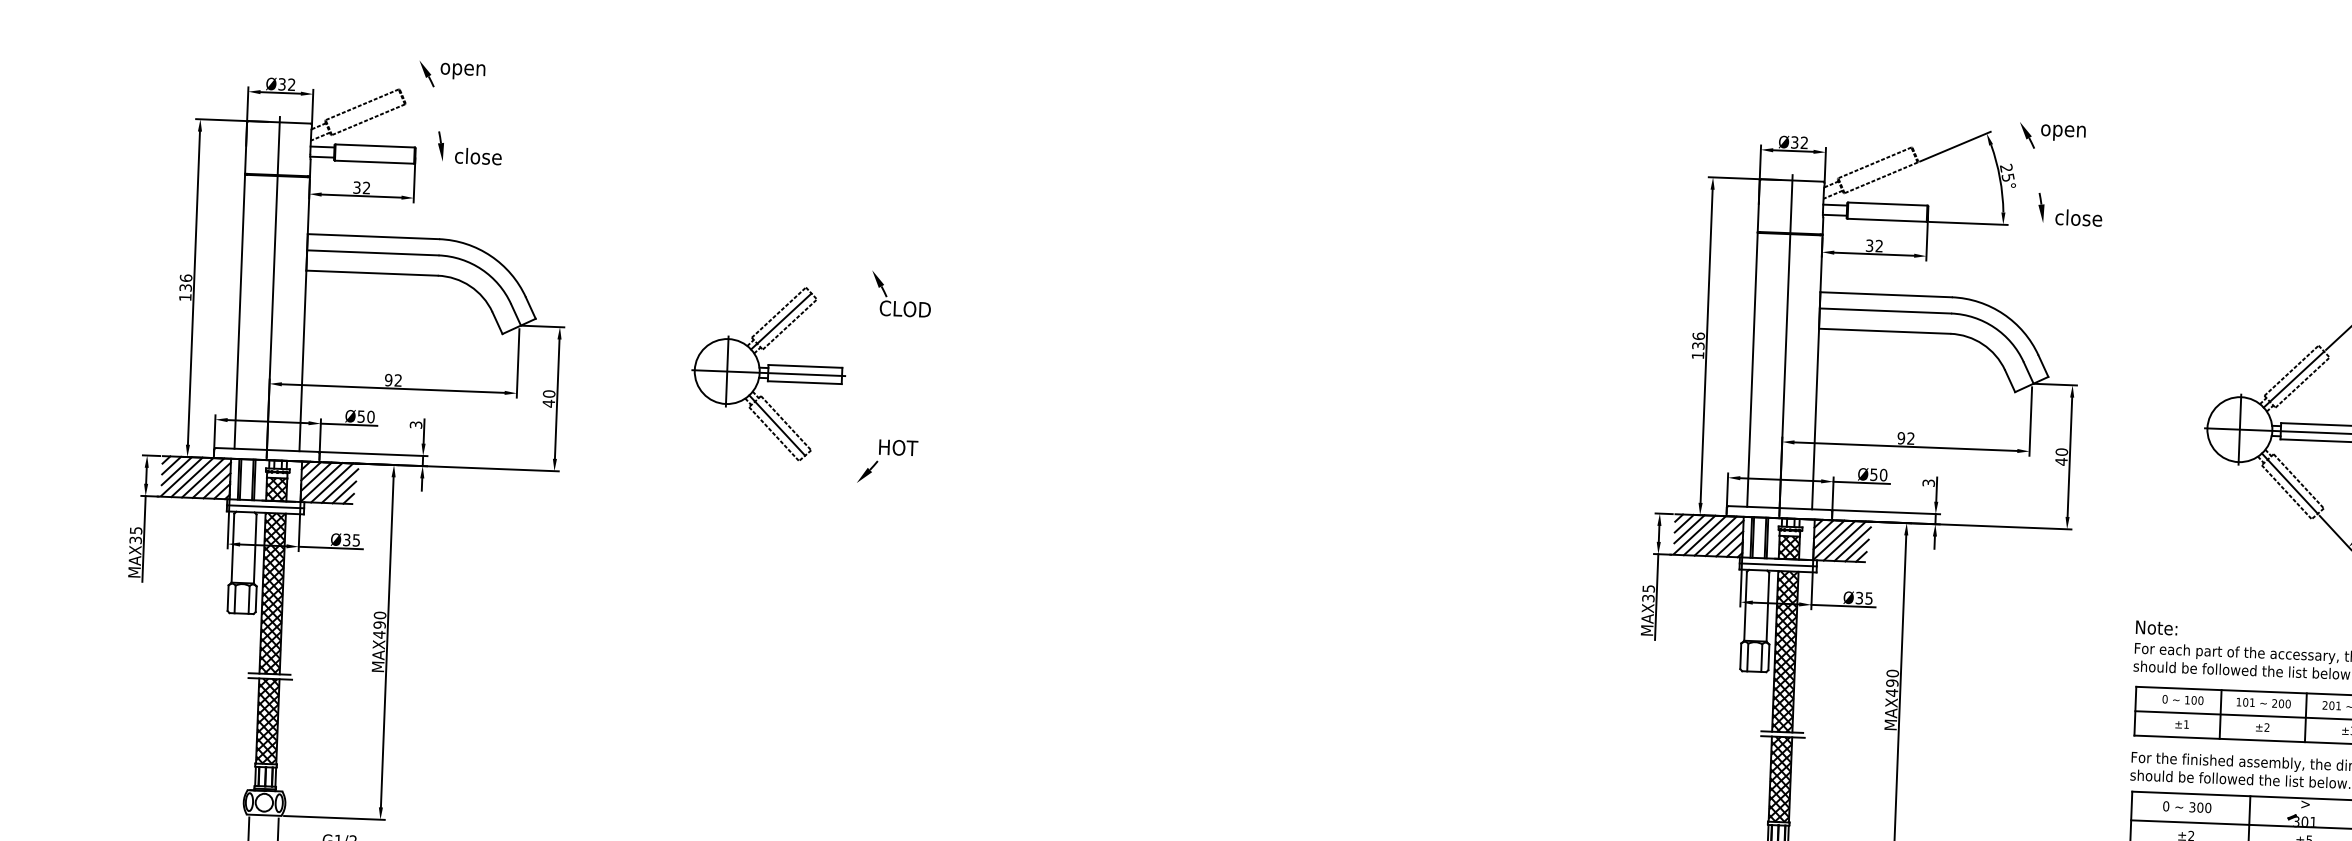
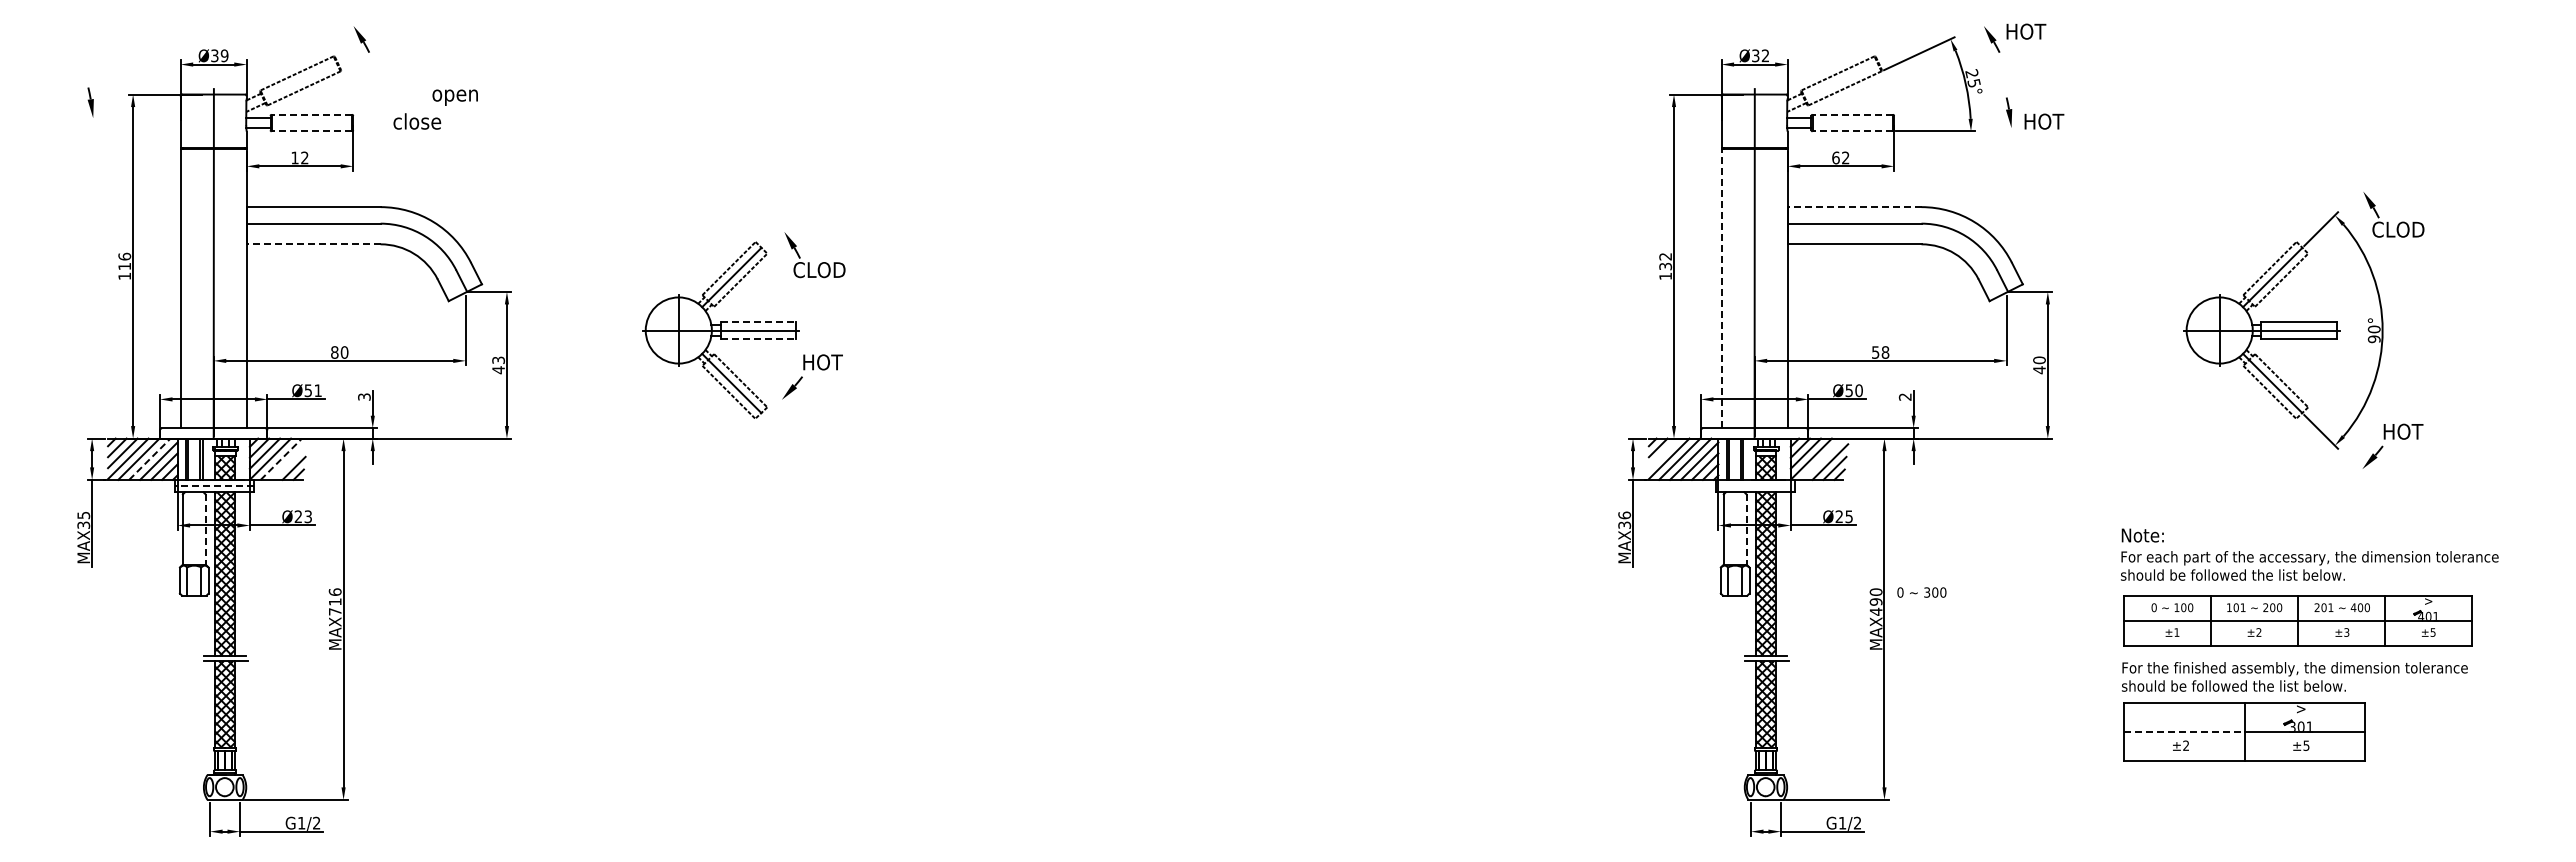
text: (462, 71) -> (454, 97), moved
text: (291, 84) -> (224, 55), Ø32 -> Ø39
text: (2063, 130) -> (2028, 33), open -> HOT
line: (374, 145) -> (311, 114), solid -> dashed
part: (440, 146) -> (90, 102), moved
line: (374, 162) -> (311, 131), solid -> dashed
text: (356, 187) -> (294, 157), 32 -> 12
line: (1887, 203) -> (1852, 114), solid -> dashed
text: (2078, 217) -> (2047, 121), close -> HOT
line: (1886, 220) -> (1852, 131), solid -> dashed
text: (1869, 245) -> (1835, 157), 32 -> 62
line: (371, 273) -> (313, 244), solid -> dashed
text: (185, 287) -> (124, 266), 136 -> 116
line: (1886, 295) -> (1854, 207), solid -> dashed
part: (895, 301) -> (809, 262), moved
text: (1698, 336) -> (1665, 256), 136 -> 132
line: (805, 366) -> (758, 322), solid -> dashed
line: (1752, 369) -> (1721, 288), solid -> dashed
text: (393, 380) -> (339, 352), 92 -> 80
line: (805, 382) -> (758, 338), solid -> dashed
text: (549, 394) -> (498, 360), 40 -> 43
text: (371, 416) -> (318, 390), Ø50 -> Ø51
text: (1906, 438) -> (1880, 352), 92 -> 58
part: (887, 461) -> (812, 376), moved
line: (203, 477) -> (150, 458), solid -> dashed
line: (332, 482) -> (281, 458), solid -> dashed
text: (1928, 482) -> (1905, 396), 3 -> 2
line: (340, 485) -> (289, 461), removed
line: (265, 507) -> (214, 486), solid -> dashed
line: (1689, 529) -> (1663, 453), removed
text: (350, 539) -> (302, 516), Ø35 -> Ø23
line: (1844, 540) -> (1821, 458), removed
line: (255, 549) -> (205, 529), solid -> dashed
line: (1778, 565) -> (1755, 486), removed
text: (1648, 588) -> (1624, 515), MAX35 -> MAX36
text: (1858, 597) -> (1838, 516), Ø35 -> Ø25
line: (1767, 607) -> (1746, 529), solid -> dashed
text: (379, 624) -> (334, 601), MAX490 -> MAX716
text: (2186, 807) -> (1921, 592), moved
line: (2191, 822) -> (2185, 732), solid -> dashed

